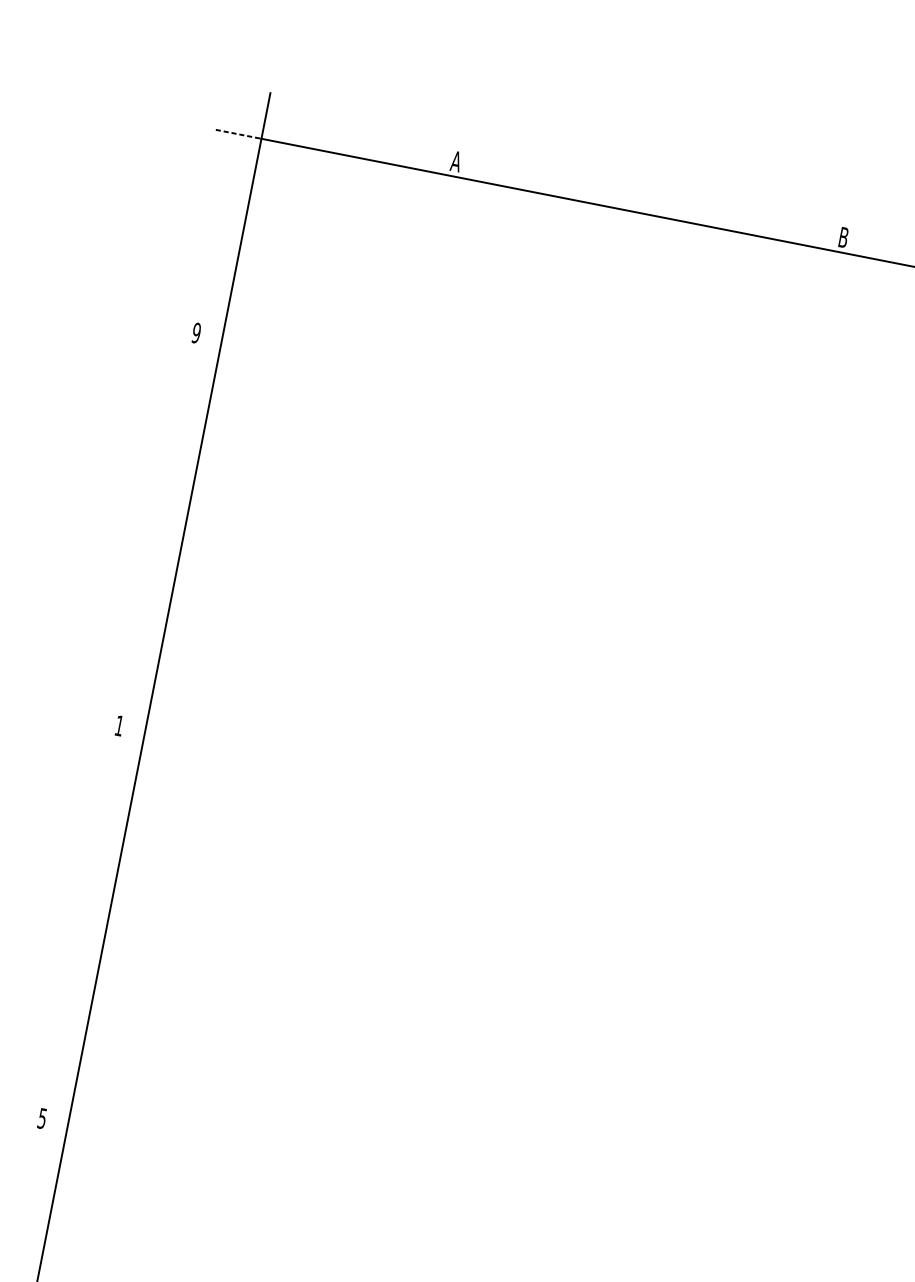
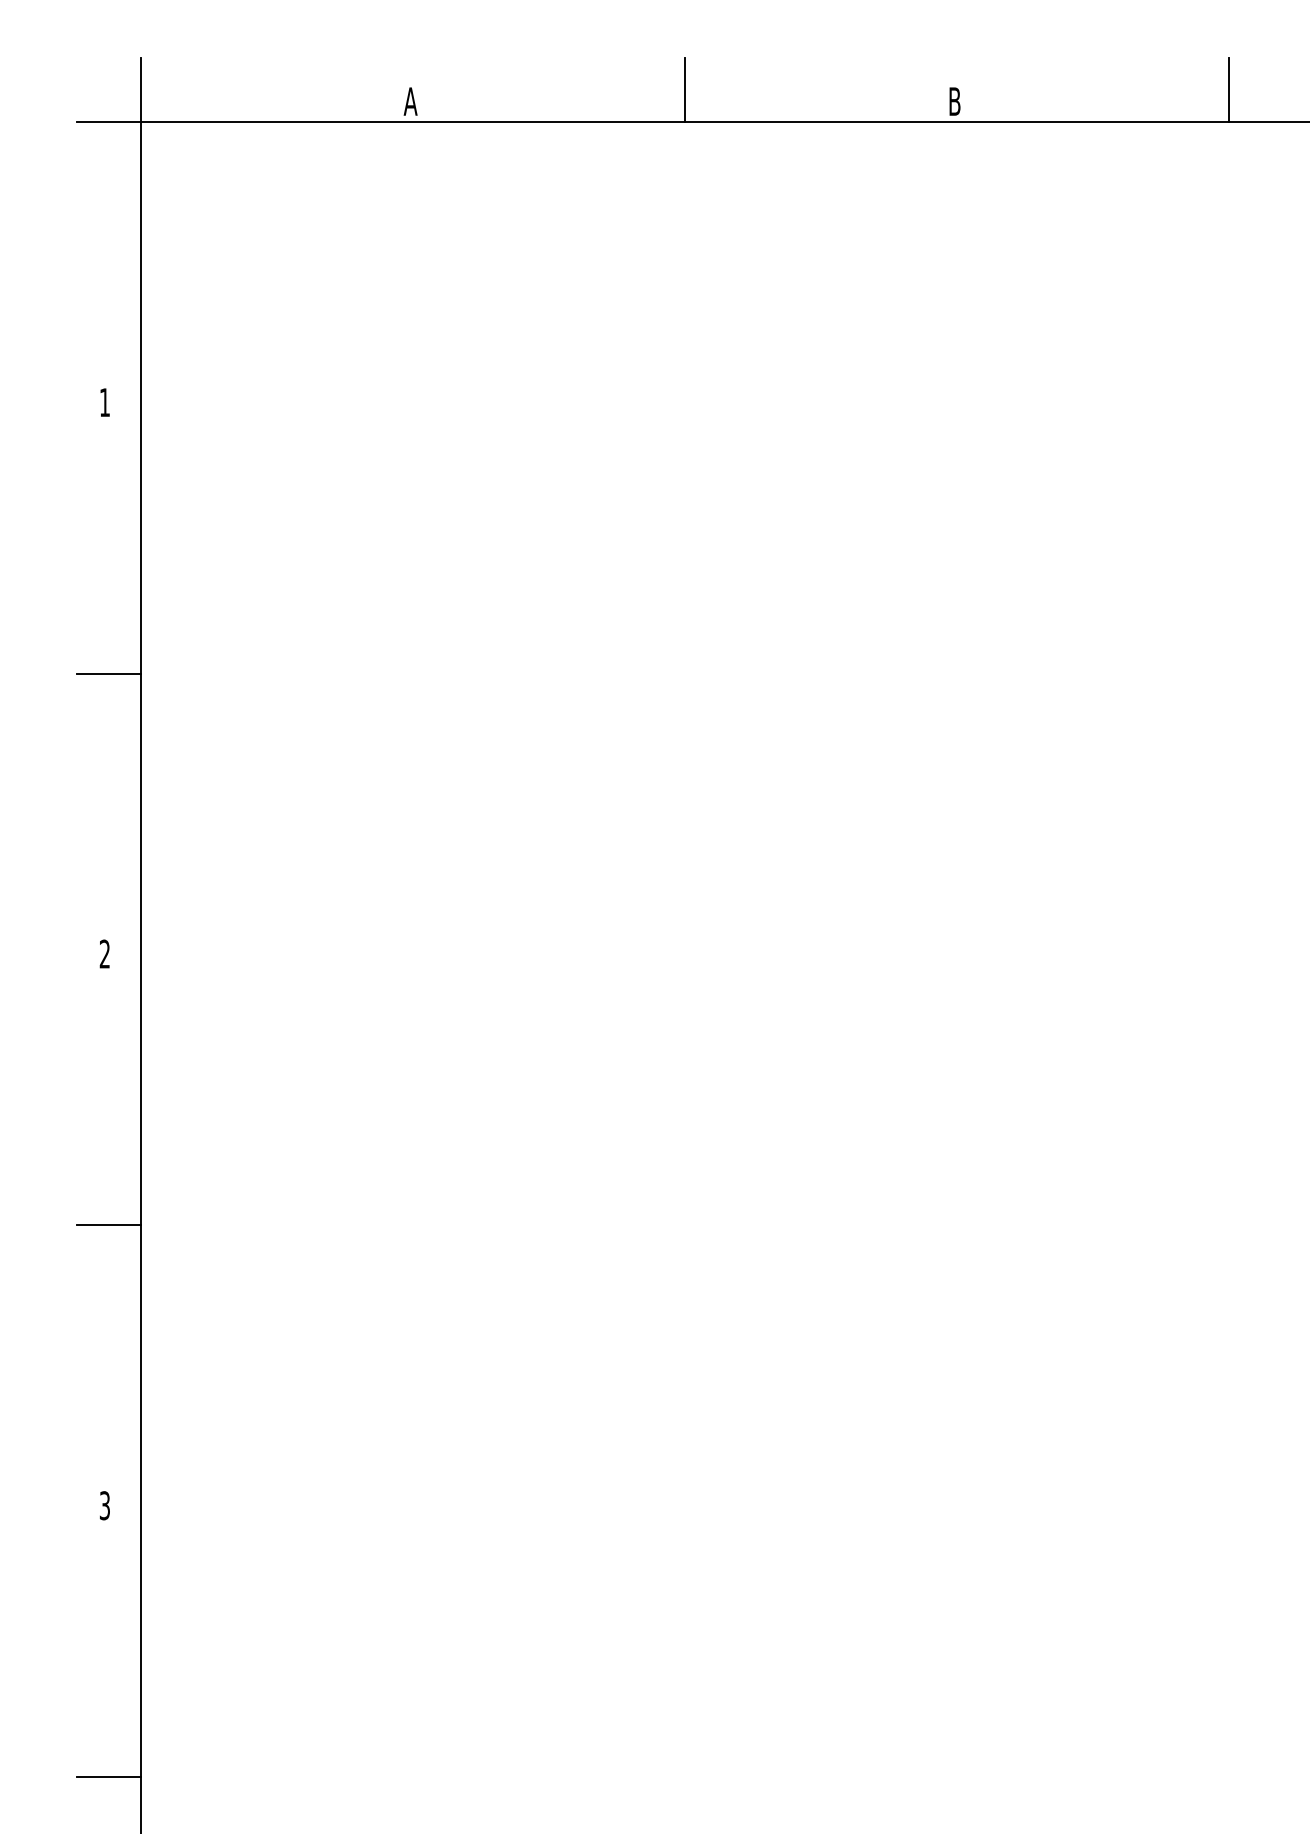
line: (238, 134) -> (109, 122), dashed -> solid
line: (653, 192) -> (685, 90), added
text: (196, 333) -> (104, 402), 9 -> 1
line: (161, 526) -> (109, 673), added
text: (119, 725) -> (104, 953), 1 -> 2
line: (84, 919) -> (109, 1225), added
text: (42, 1118) -> (104, 1505), 5 -> 3

